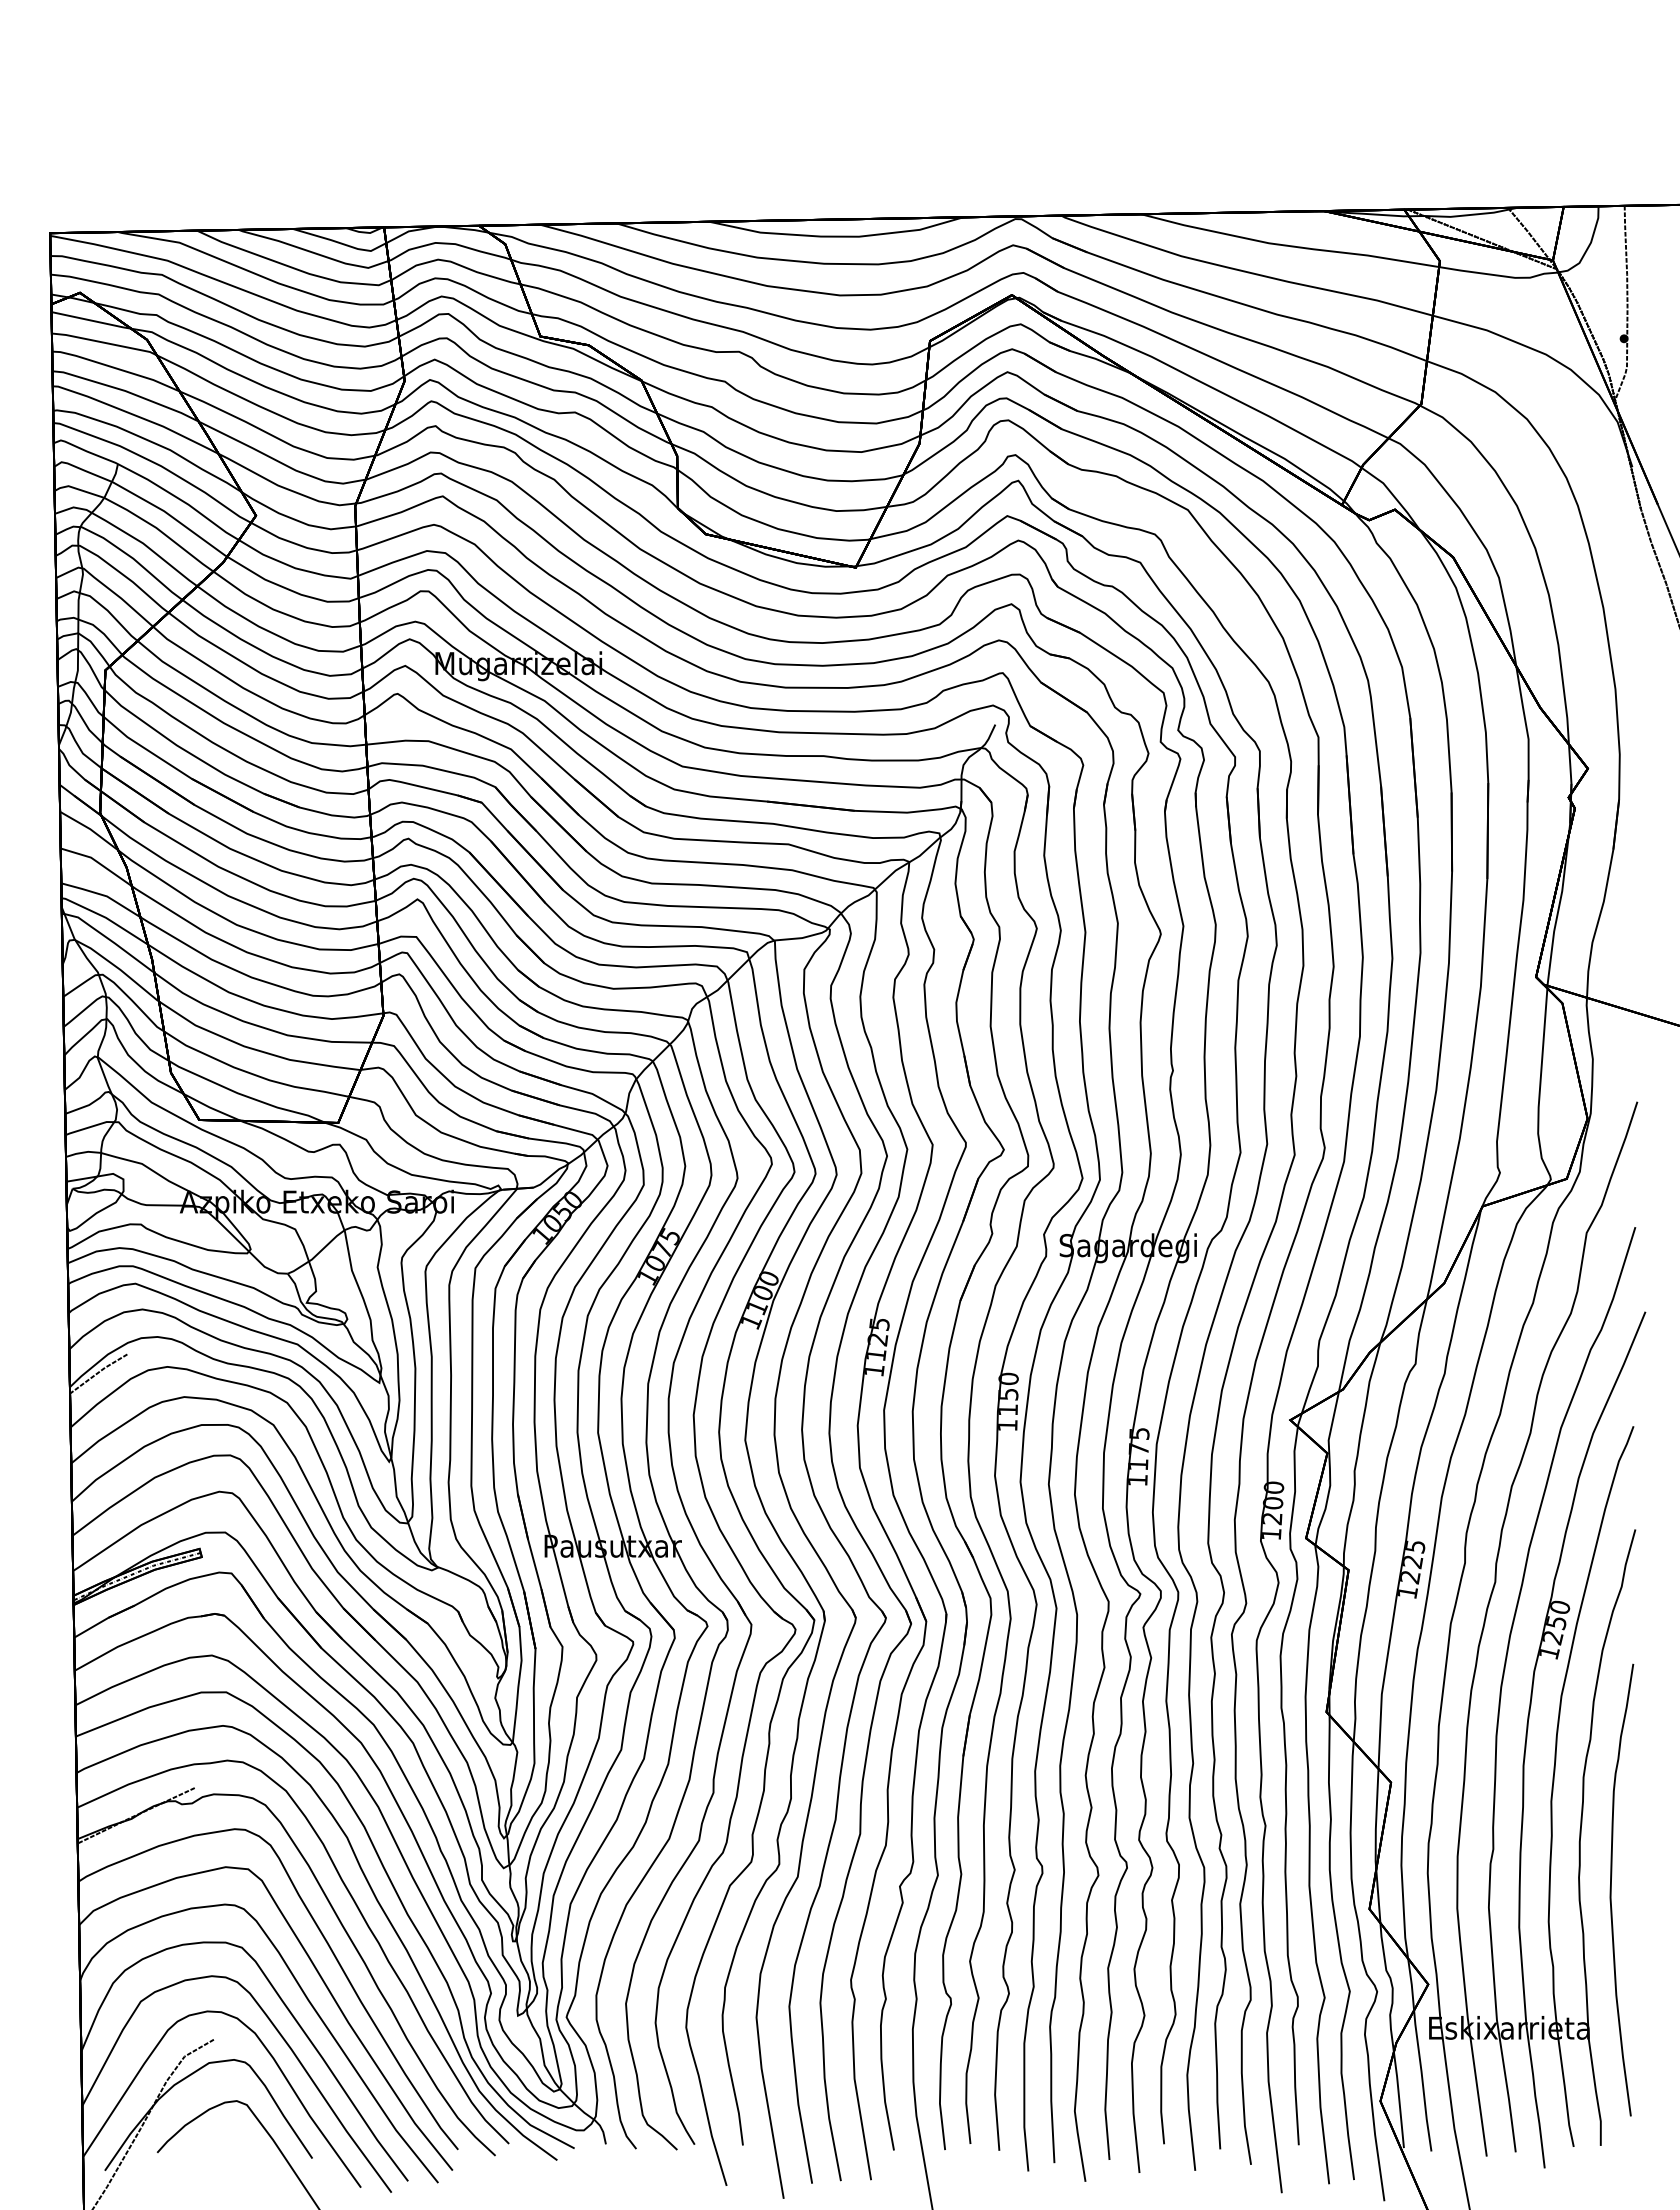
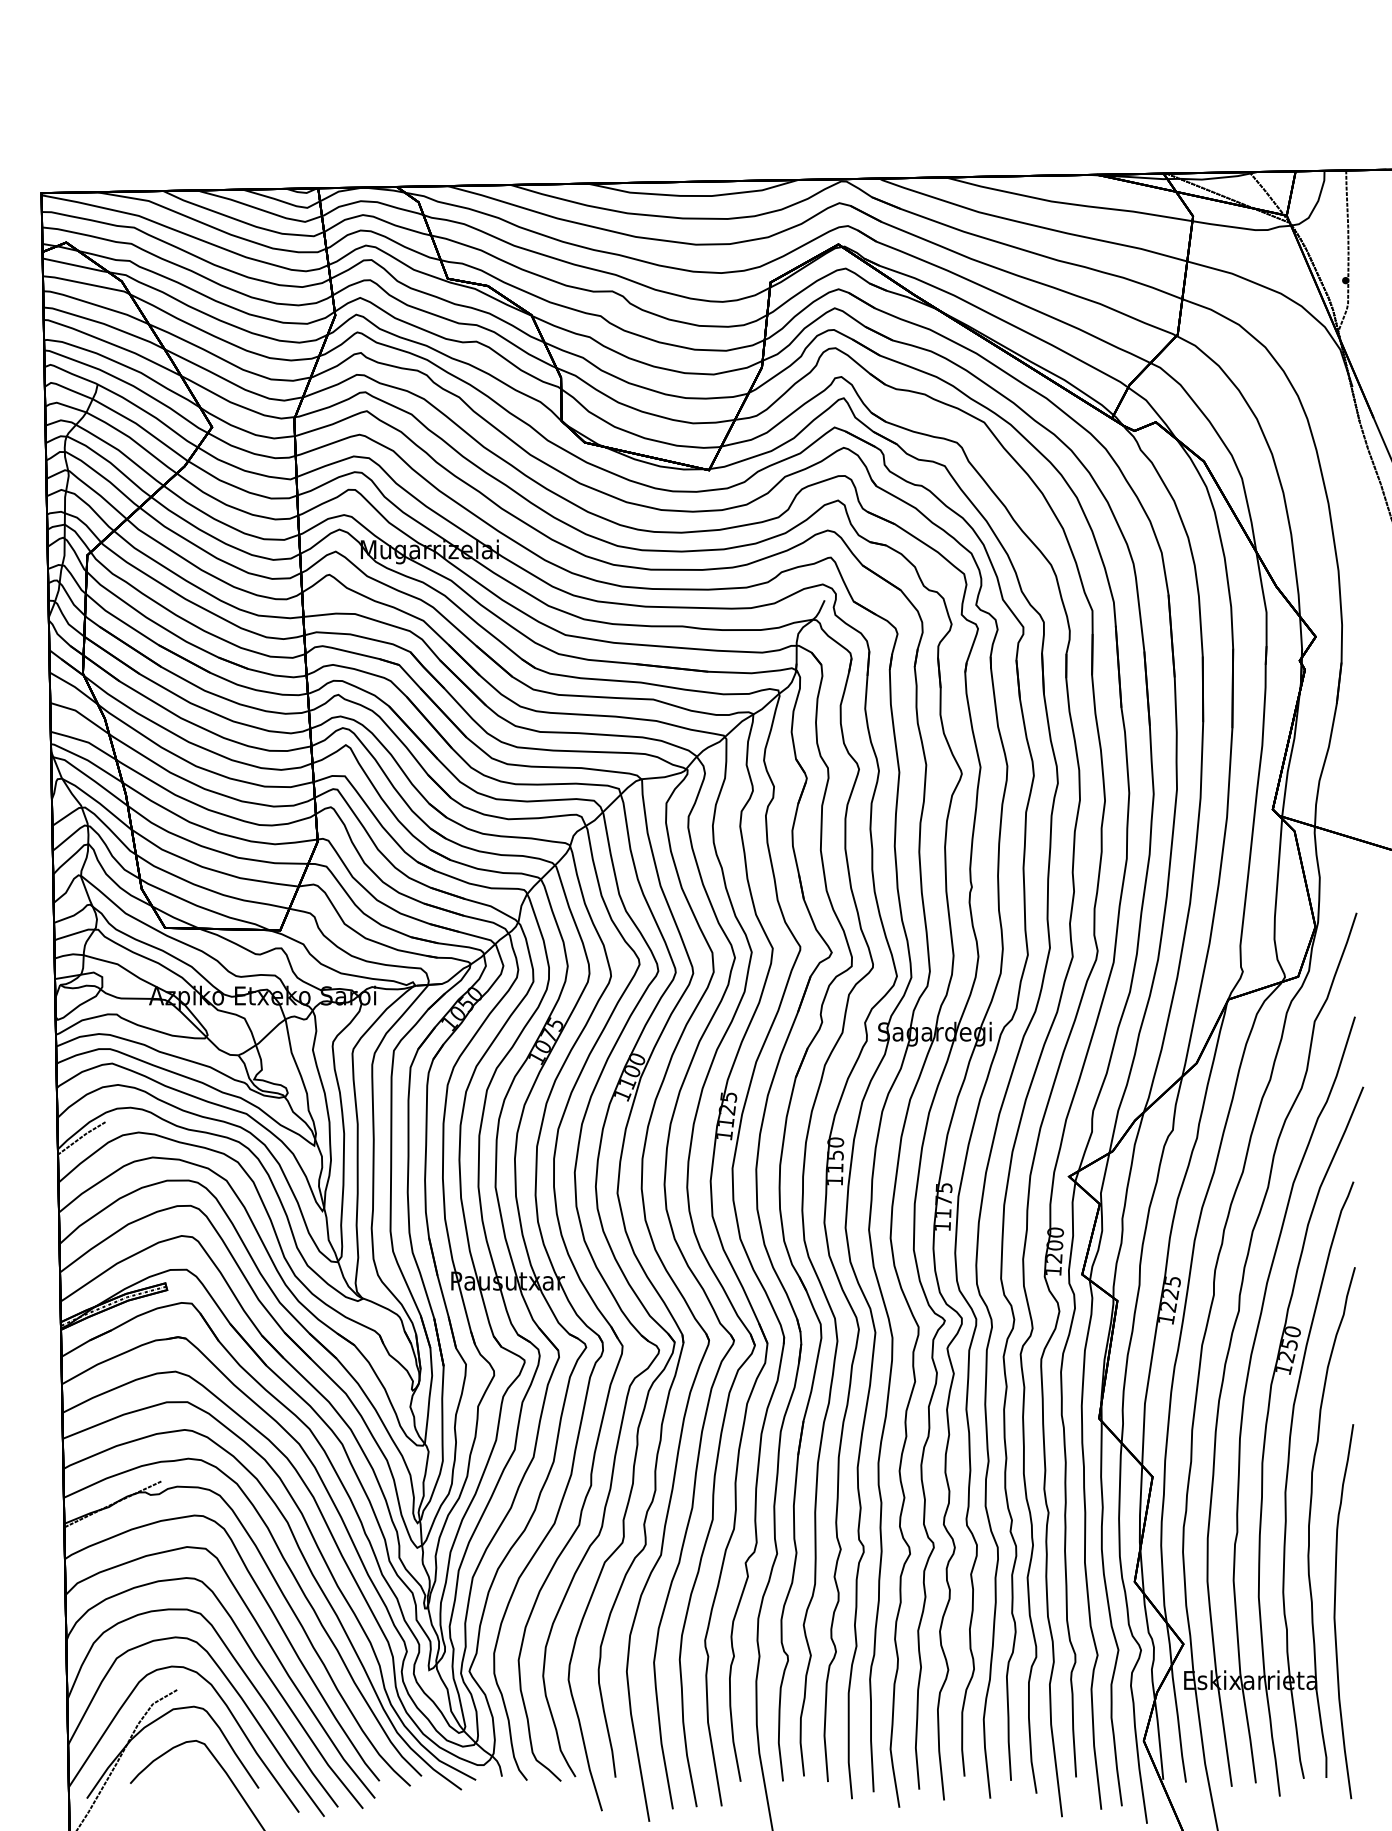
curve: (1611, 1889) -> (1335, 1611), moved

